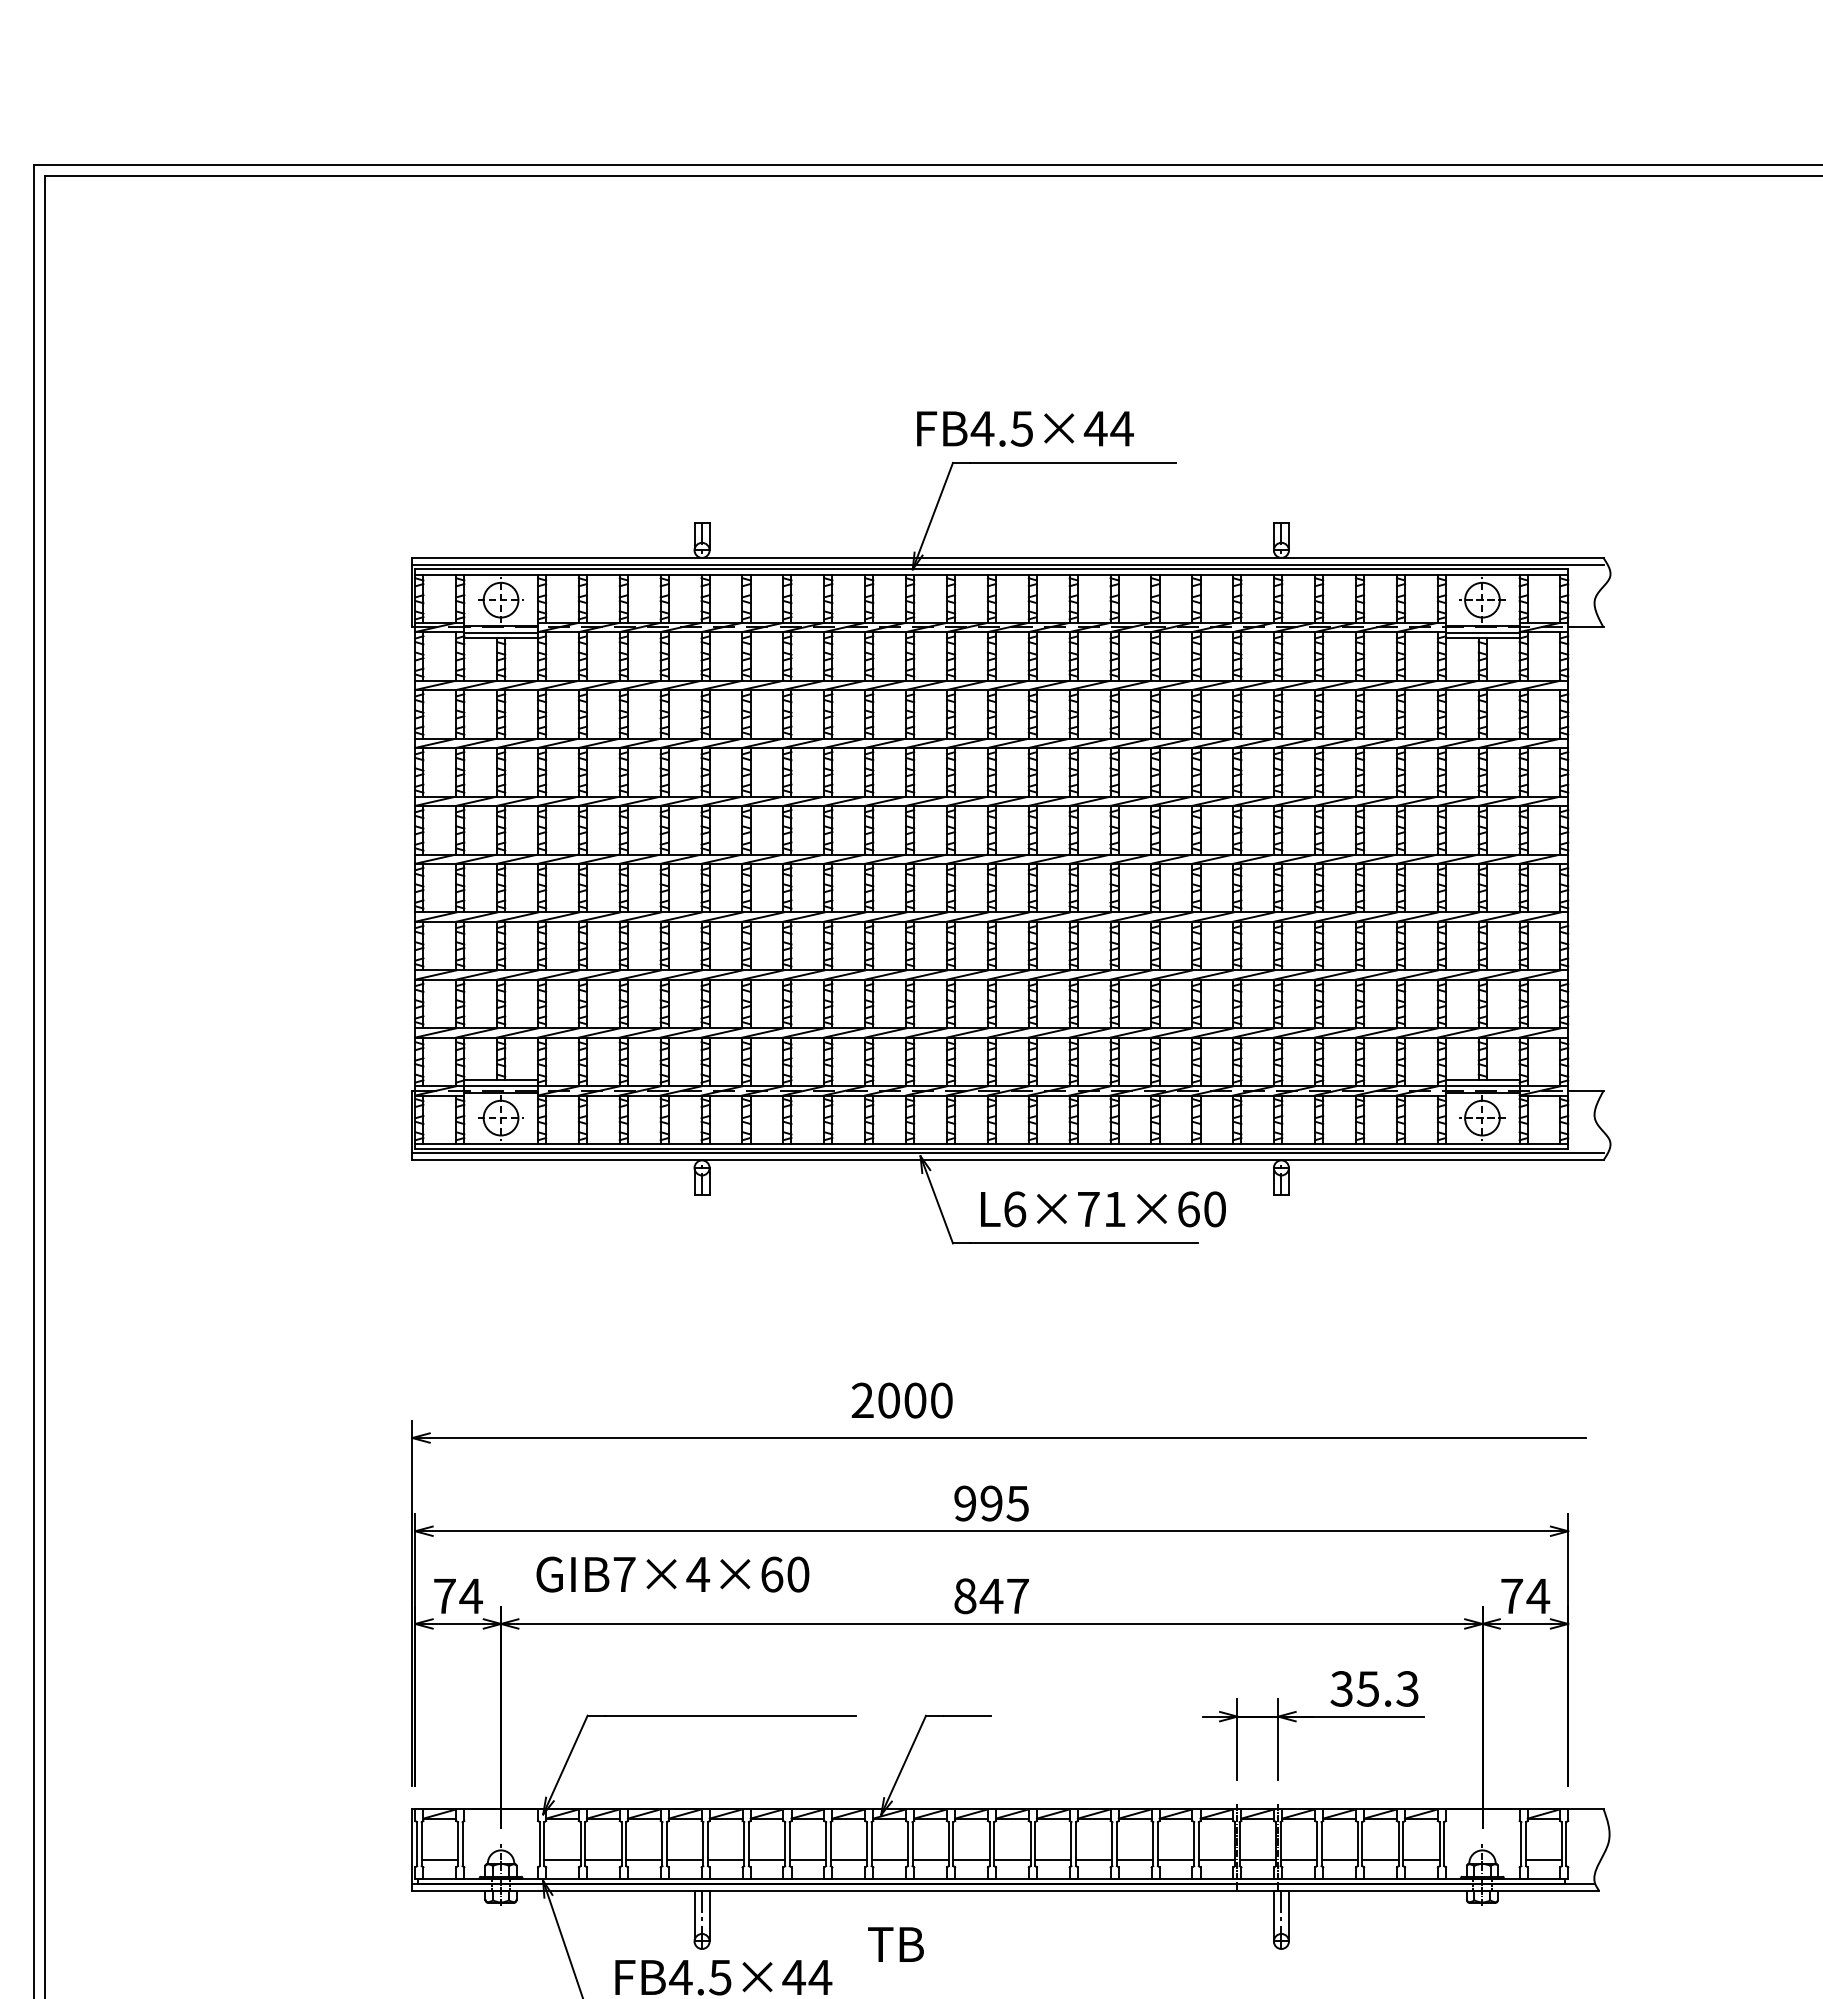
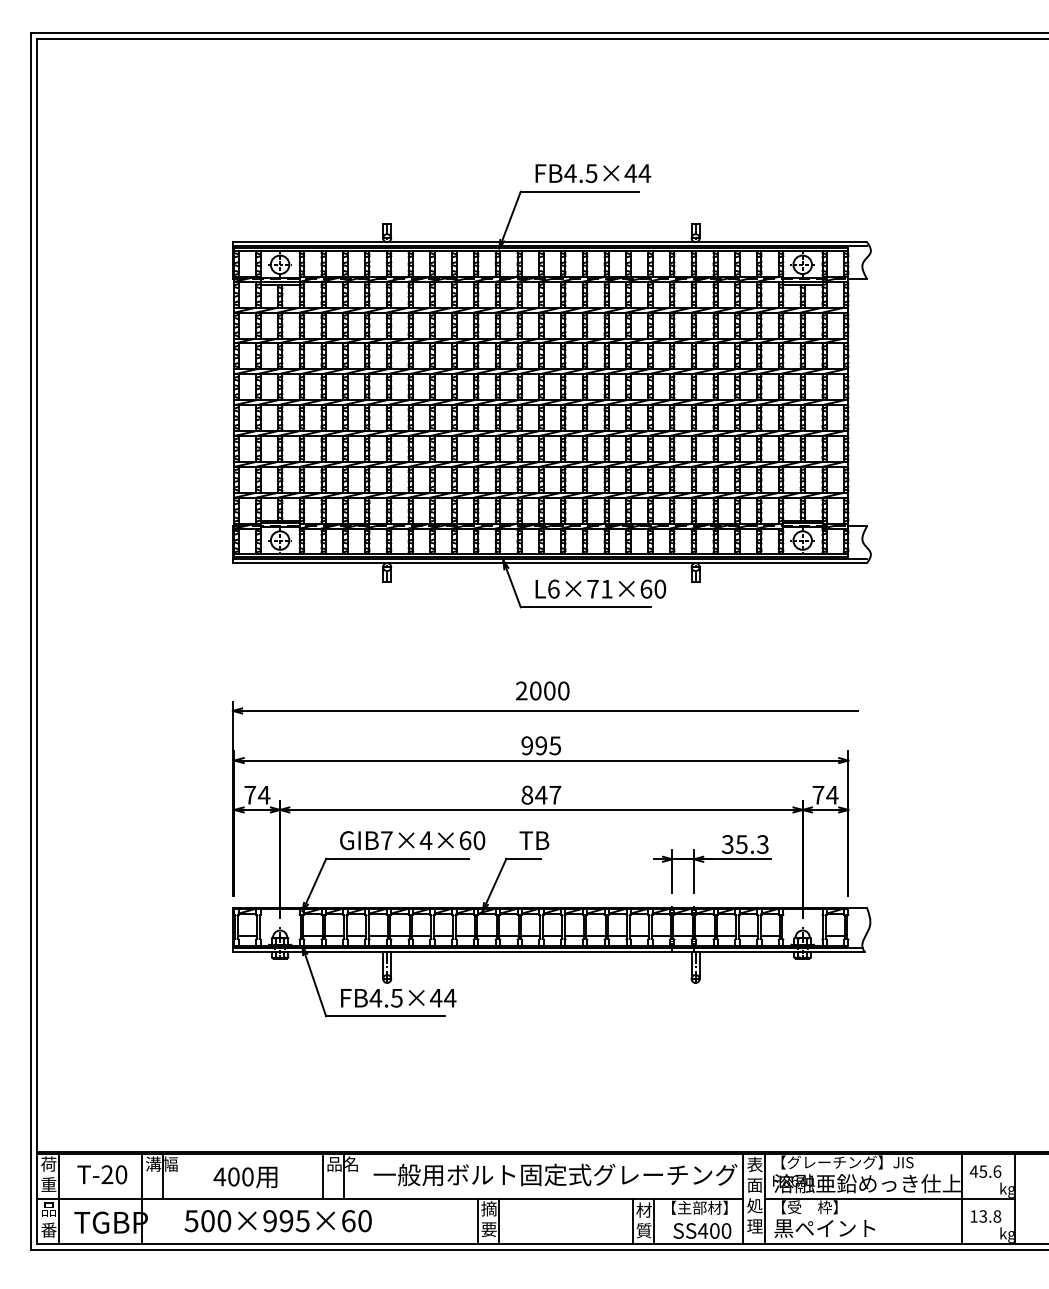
text: (1025, 428) -> (593, 173), moved
text: (901, 1399) -> (542, 690), moved
text: (672, 1574) -> (412, 840), moved
text: (896, 1944) -> (534, 840), moved

